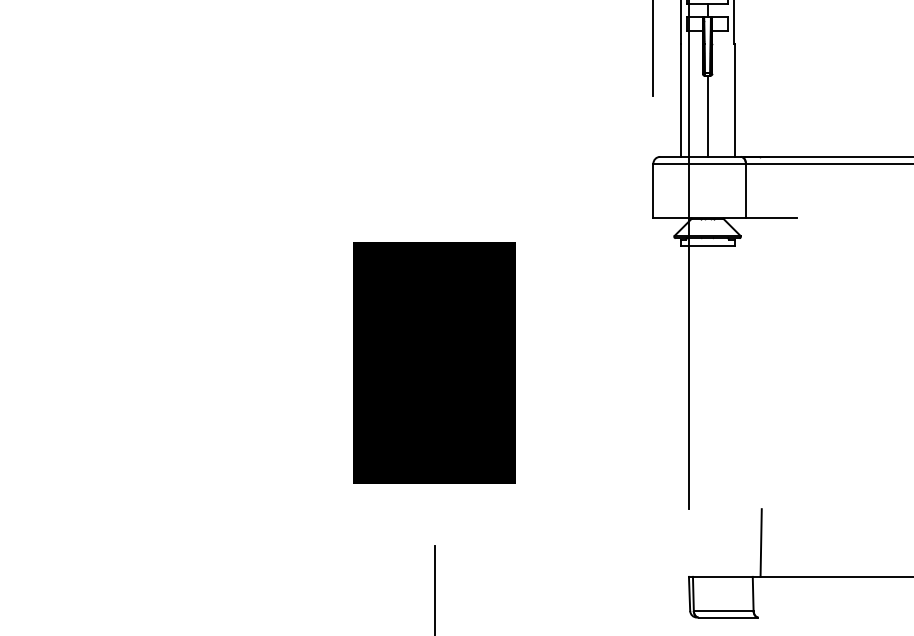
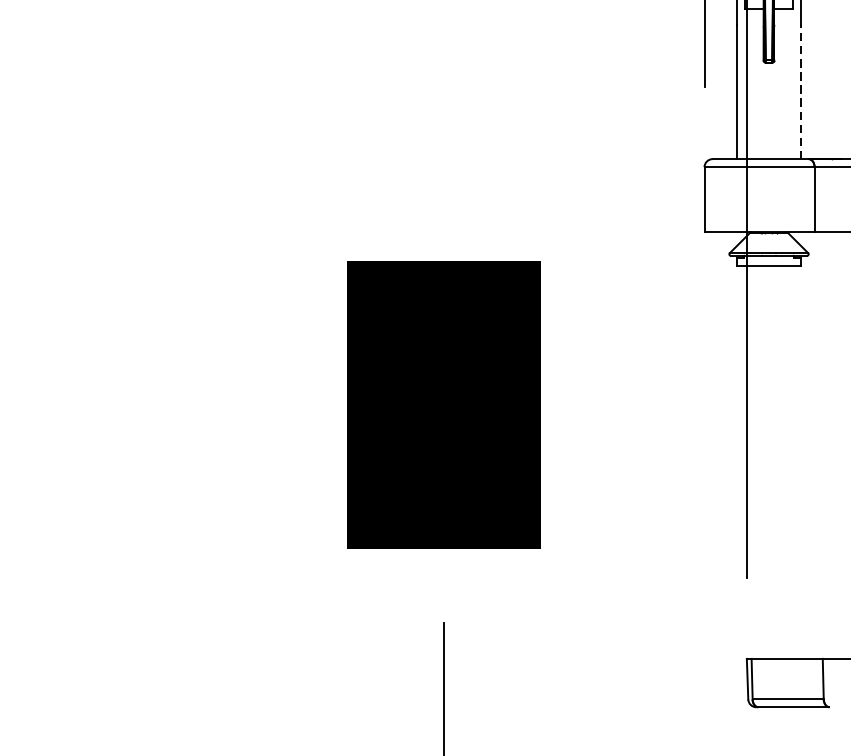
line: (734, 100) -> (801, 92), solid -> dashed
line: (707, 115) -> (768, 109), removed
line: (760, 542) -> (831, 617), removed

